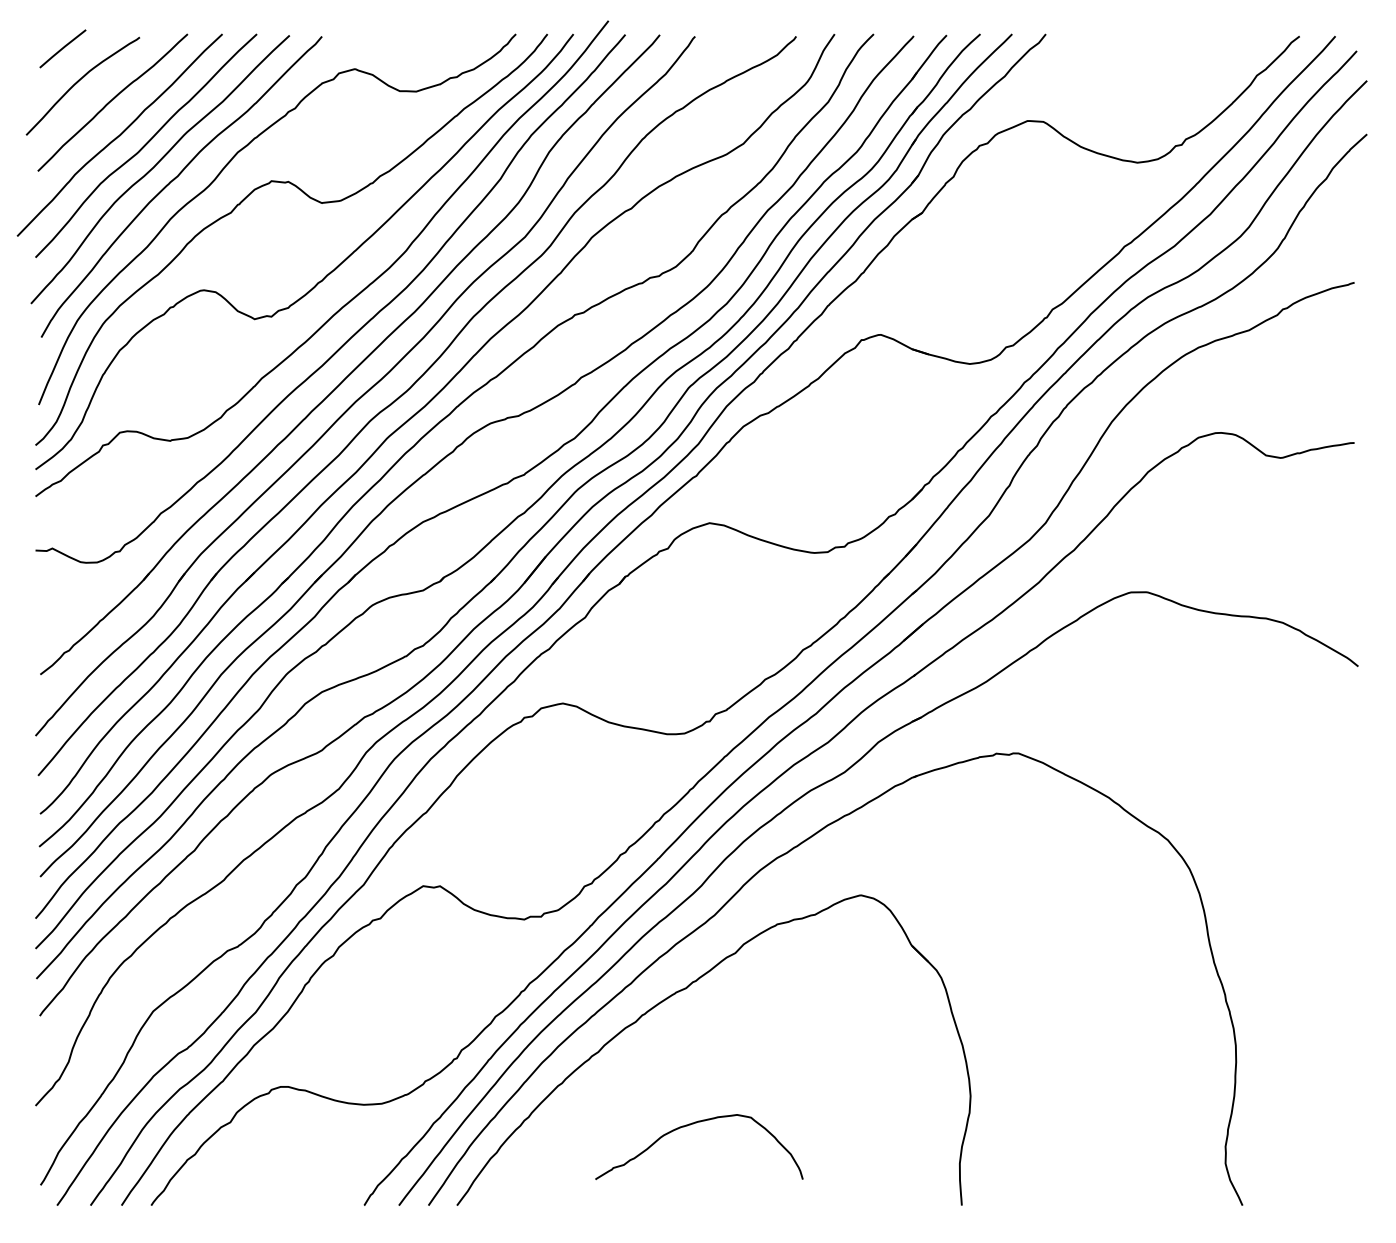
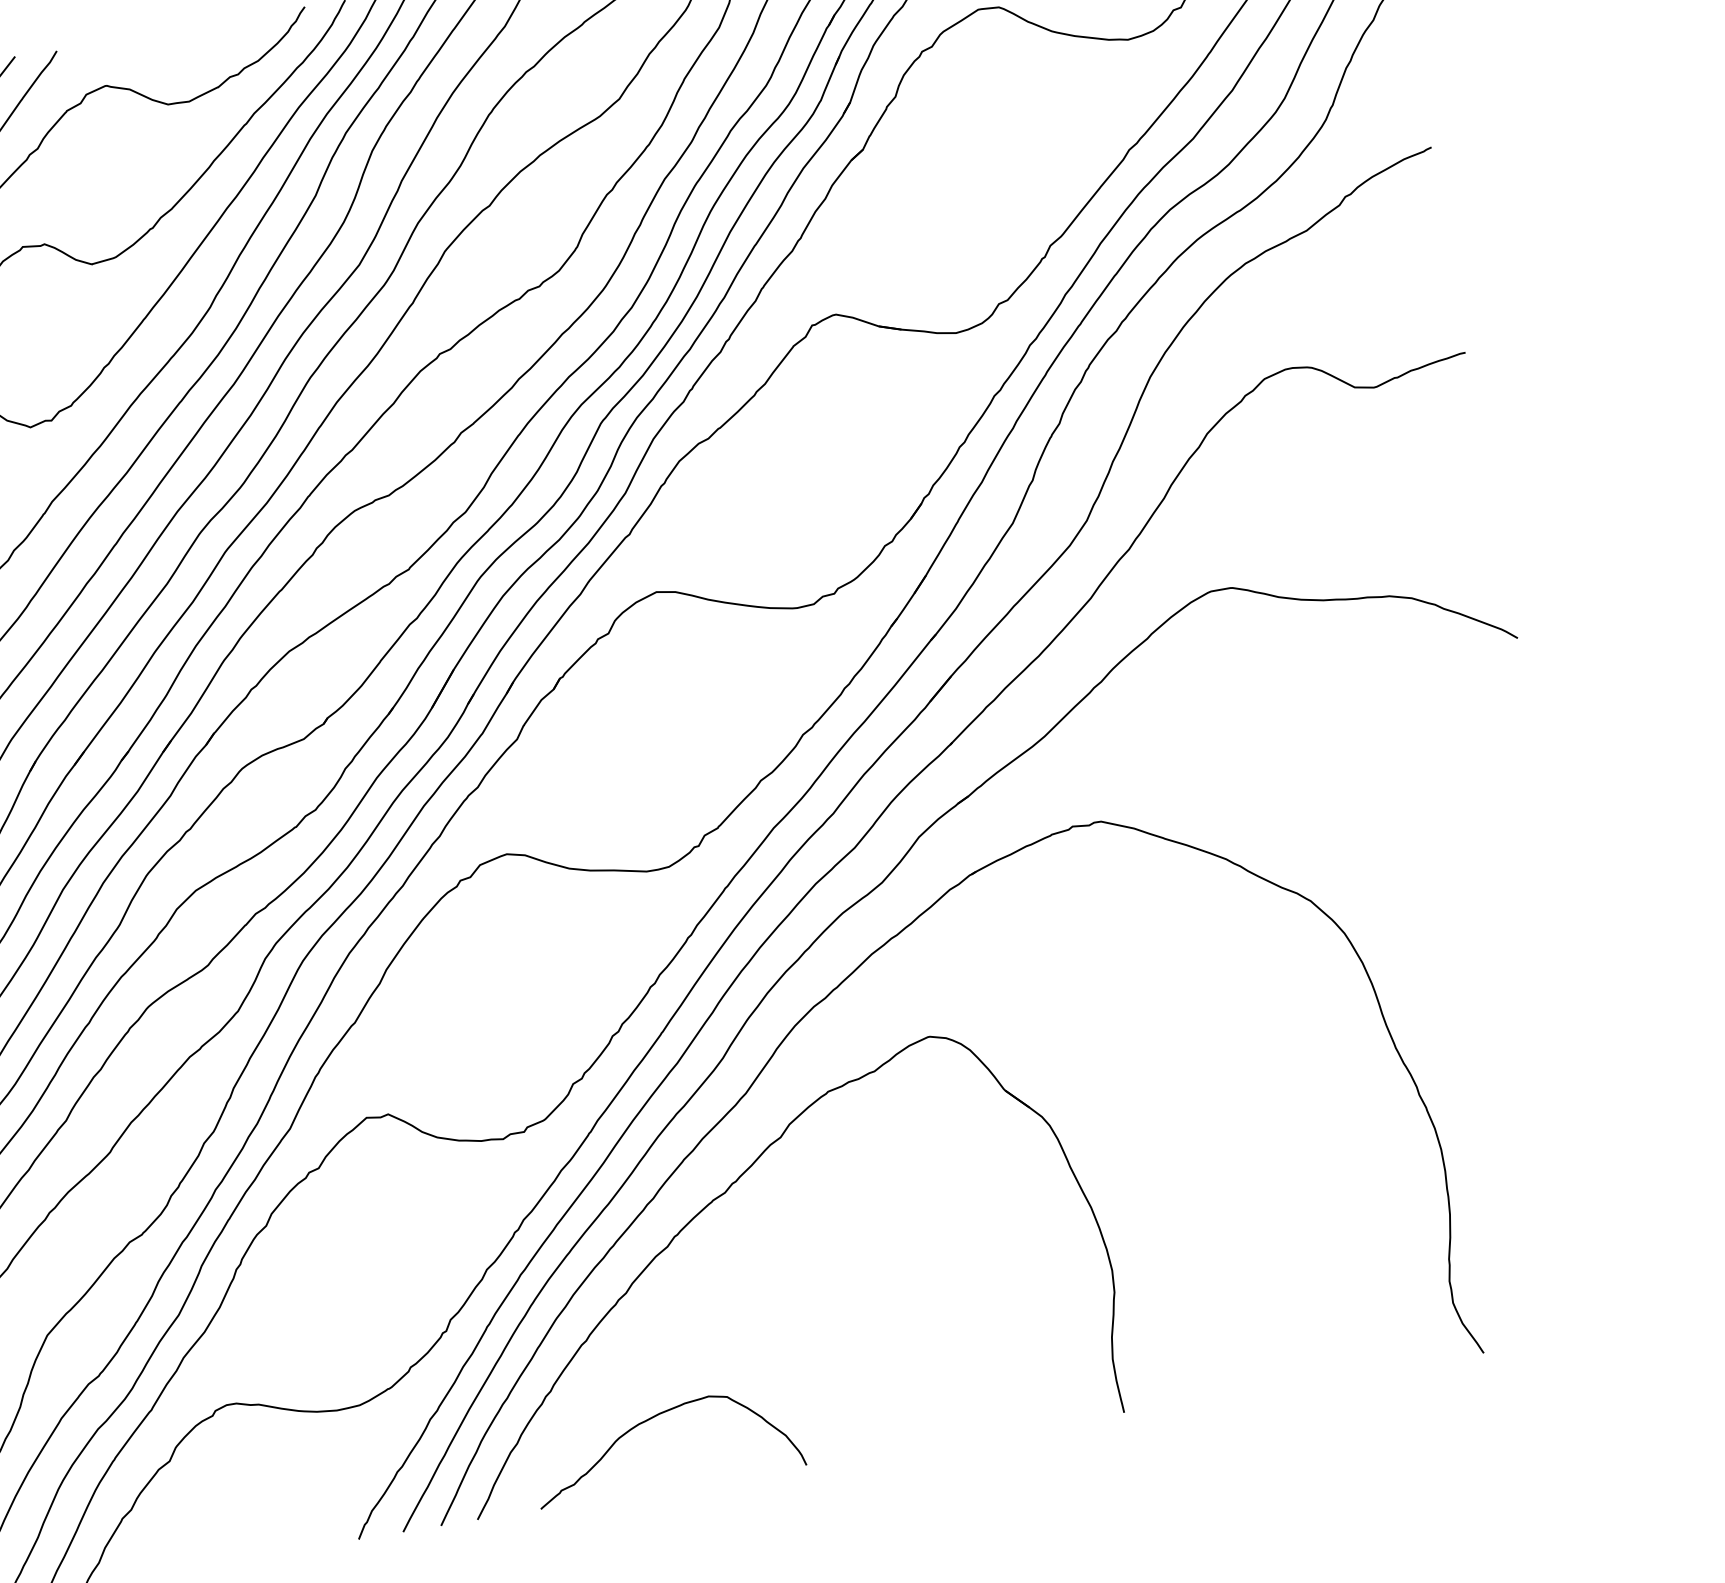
curve: (693, 1124) -> (654, 1417), moved

